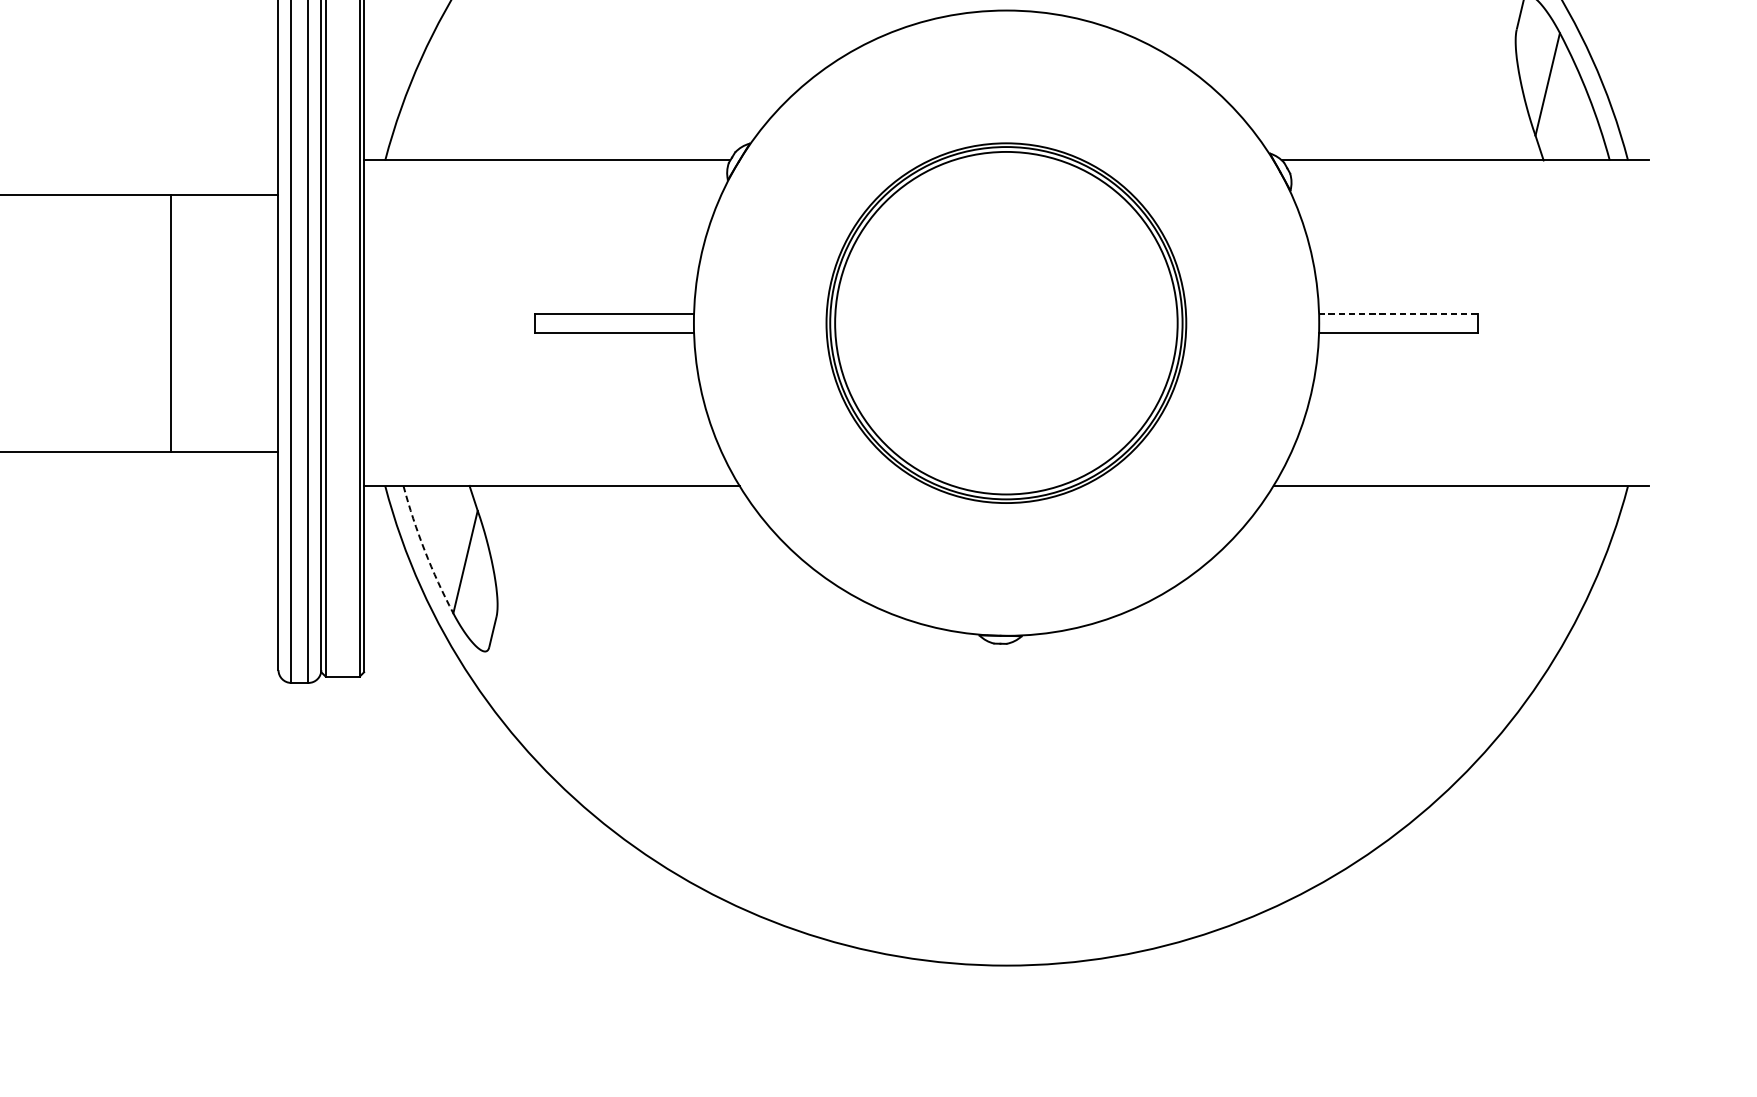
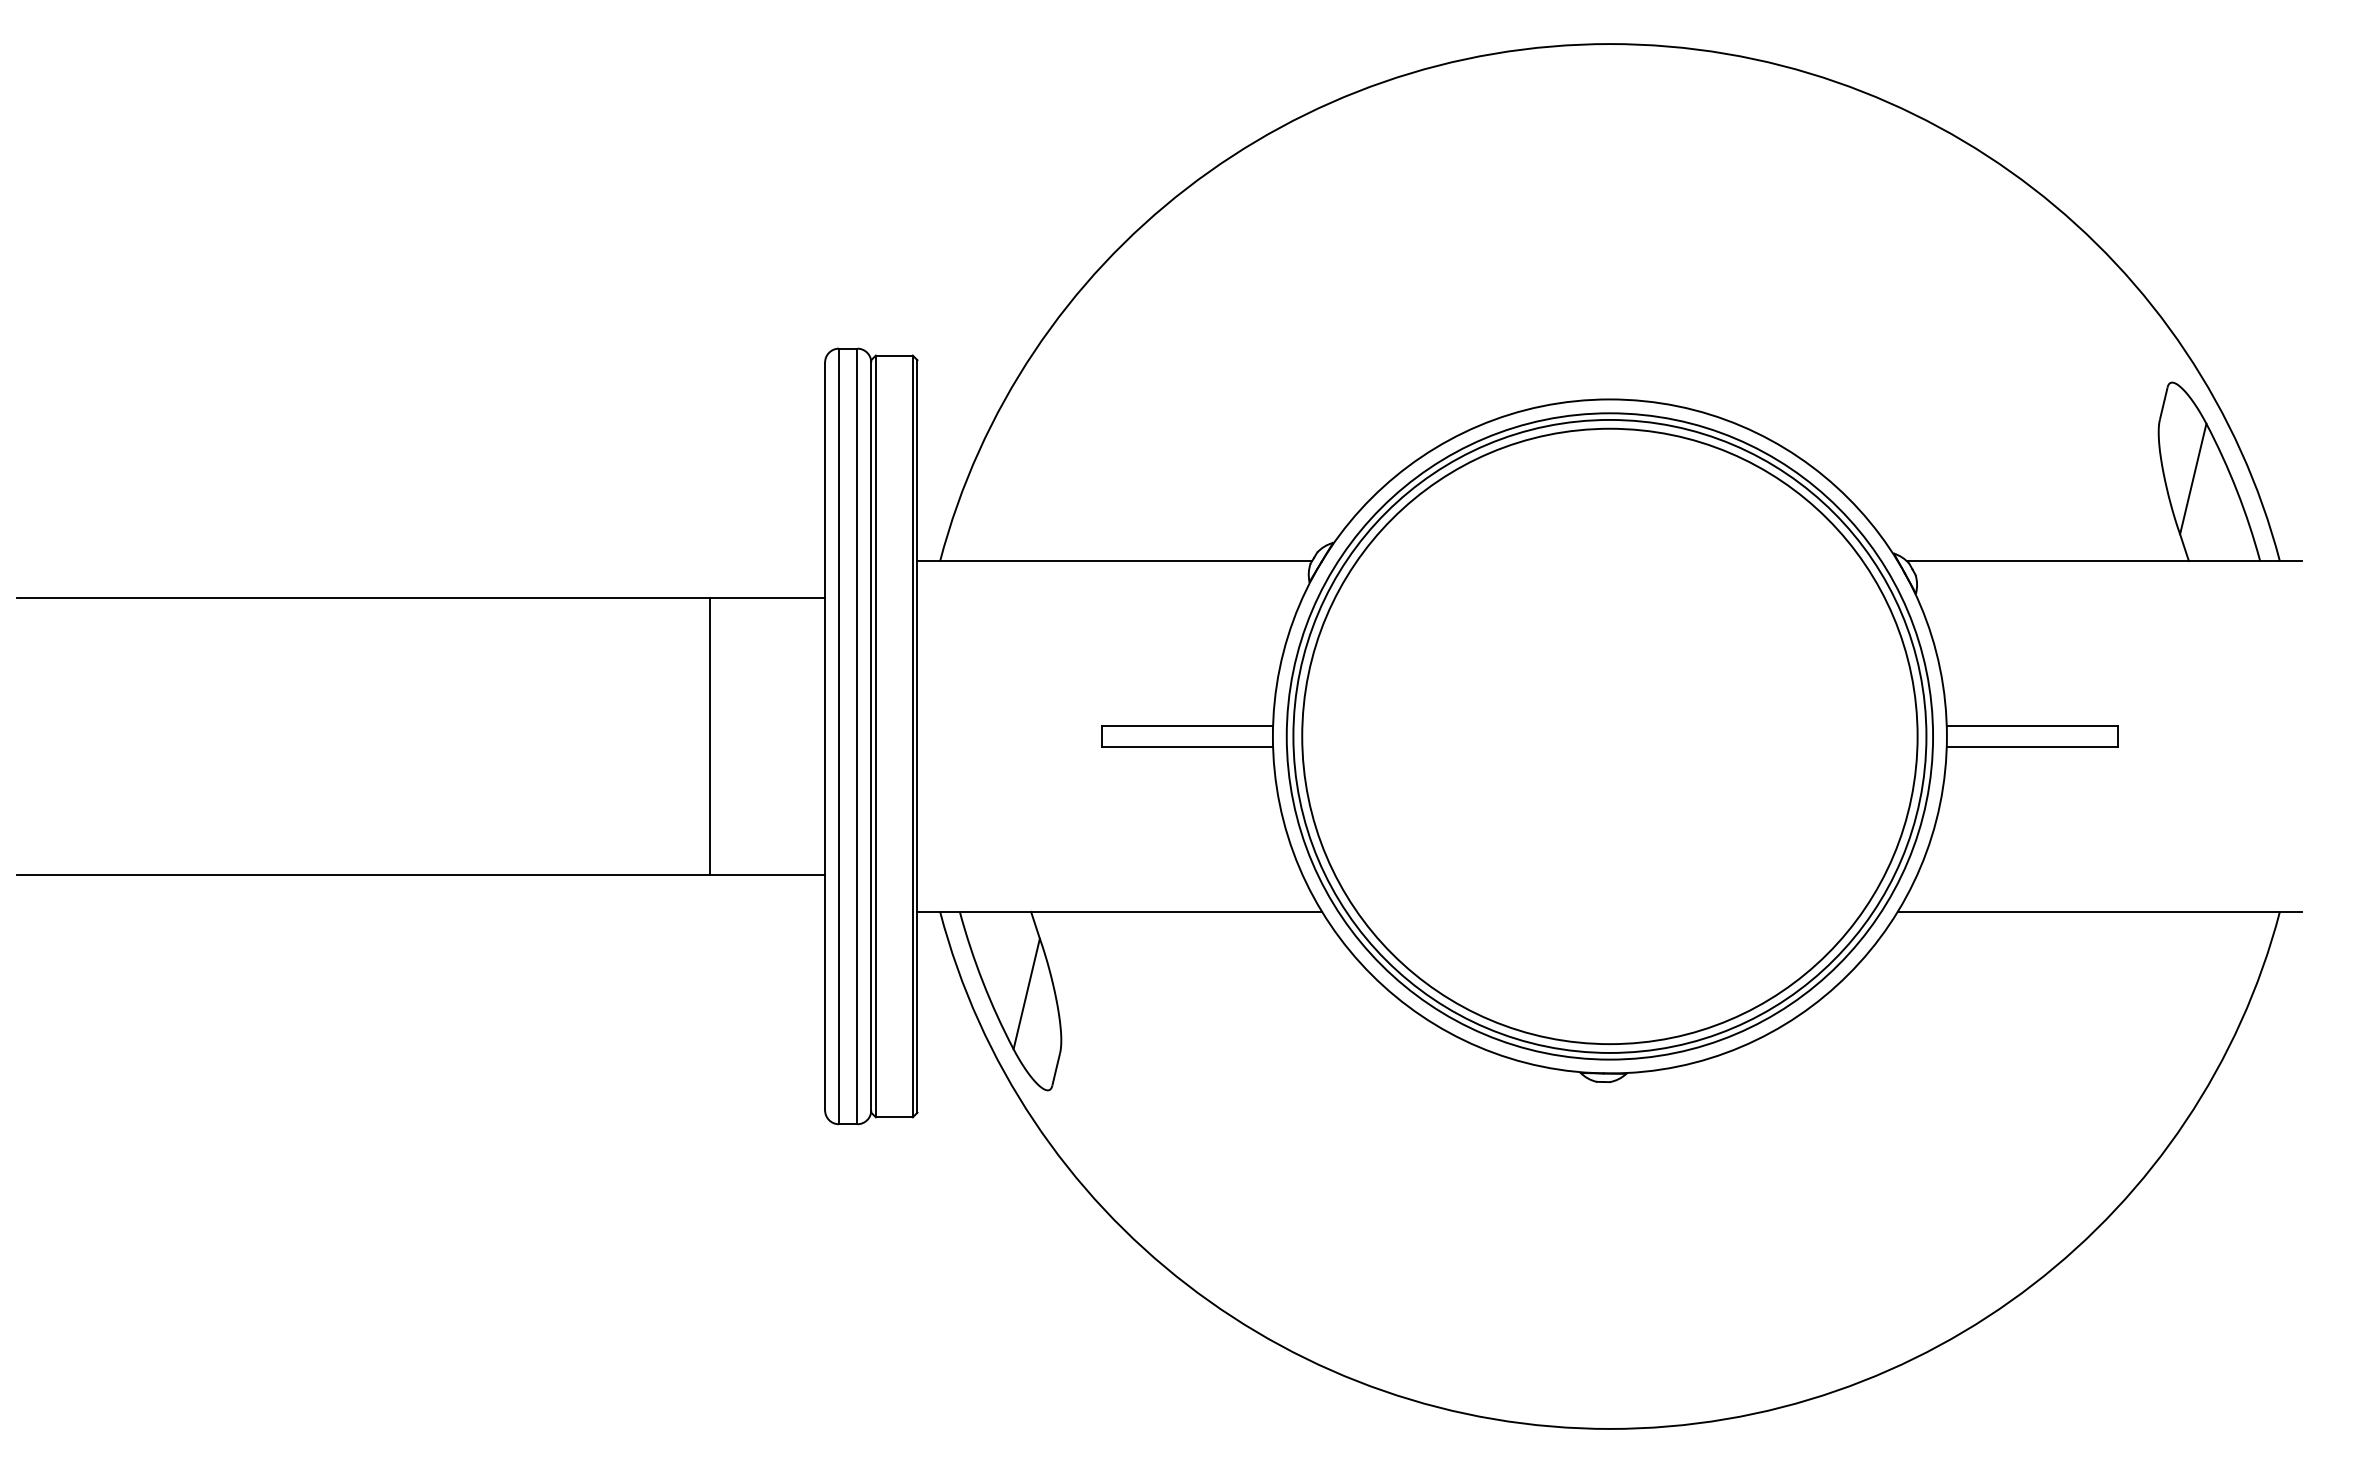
line: (1397, 313) -> (2031, 726), dashed -> solid
part: (1006, 323) -> (1609, 736), size x1.67
arc: (424, 551) -> (982, 982), dashed -> solid

